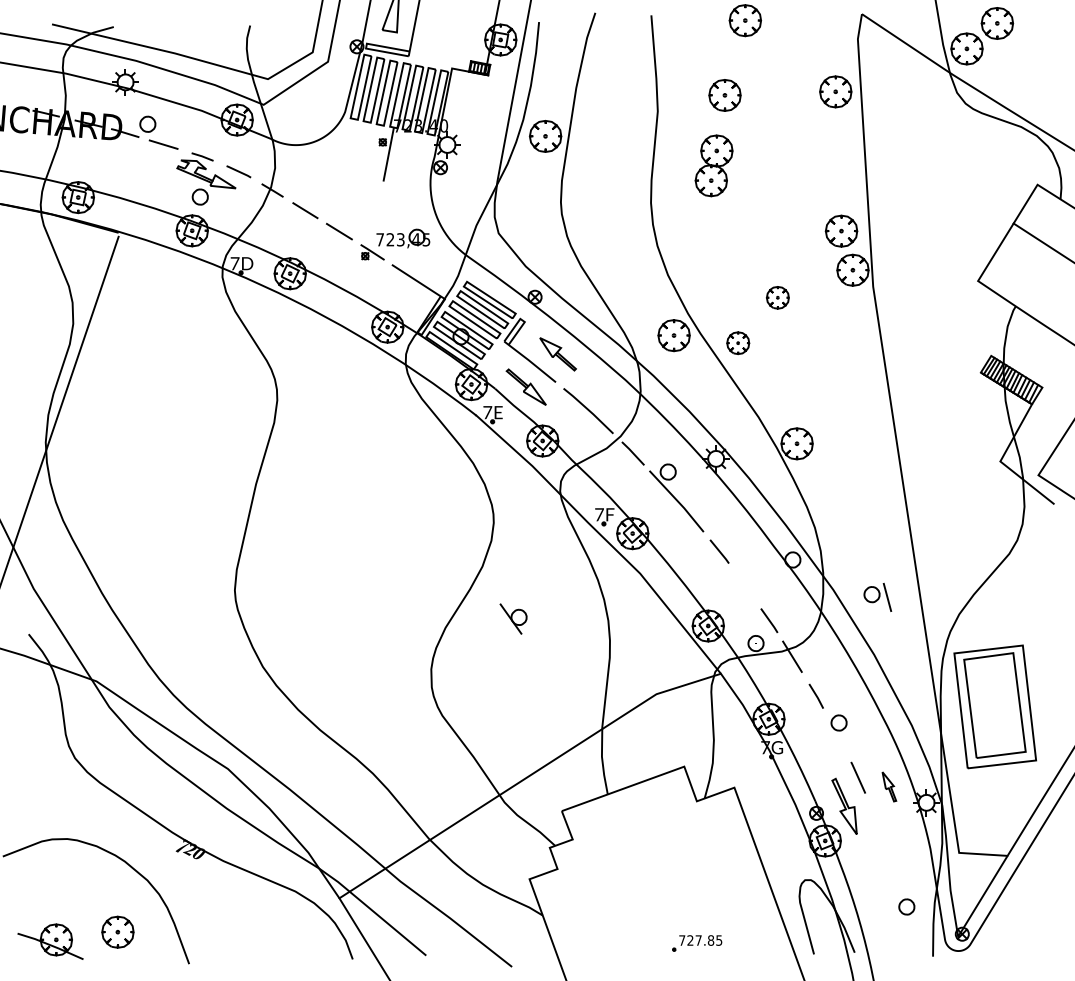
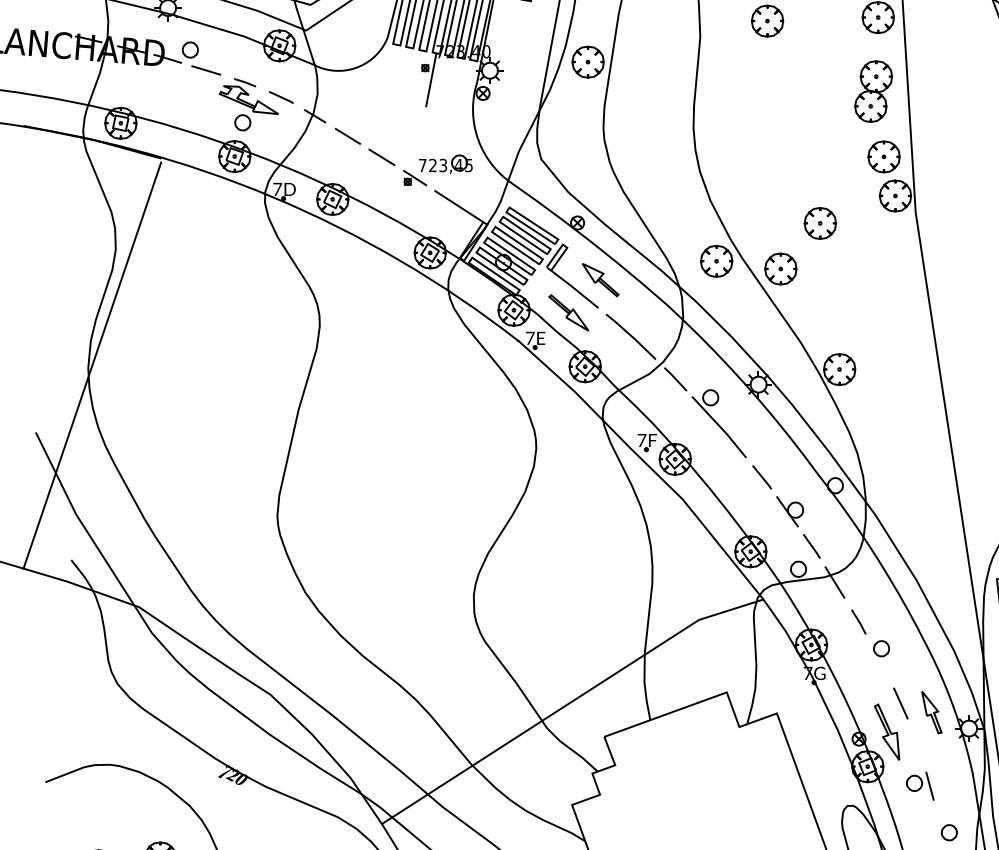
part: (713, 165) -> (873, 91), moved
part: (777, 297) -> (820, 223), size x1.43
part: (737, 342) -> (780, 268), size x1.43
part: (877, 597) -> (920, 786), moved
part: (513, 618) -> (790, 511), moved
part: (889, 786) -> (932, 712), size x1.43

